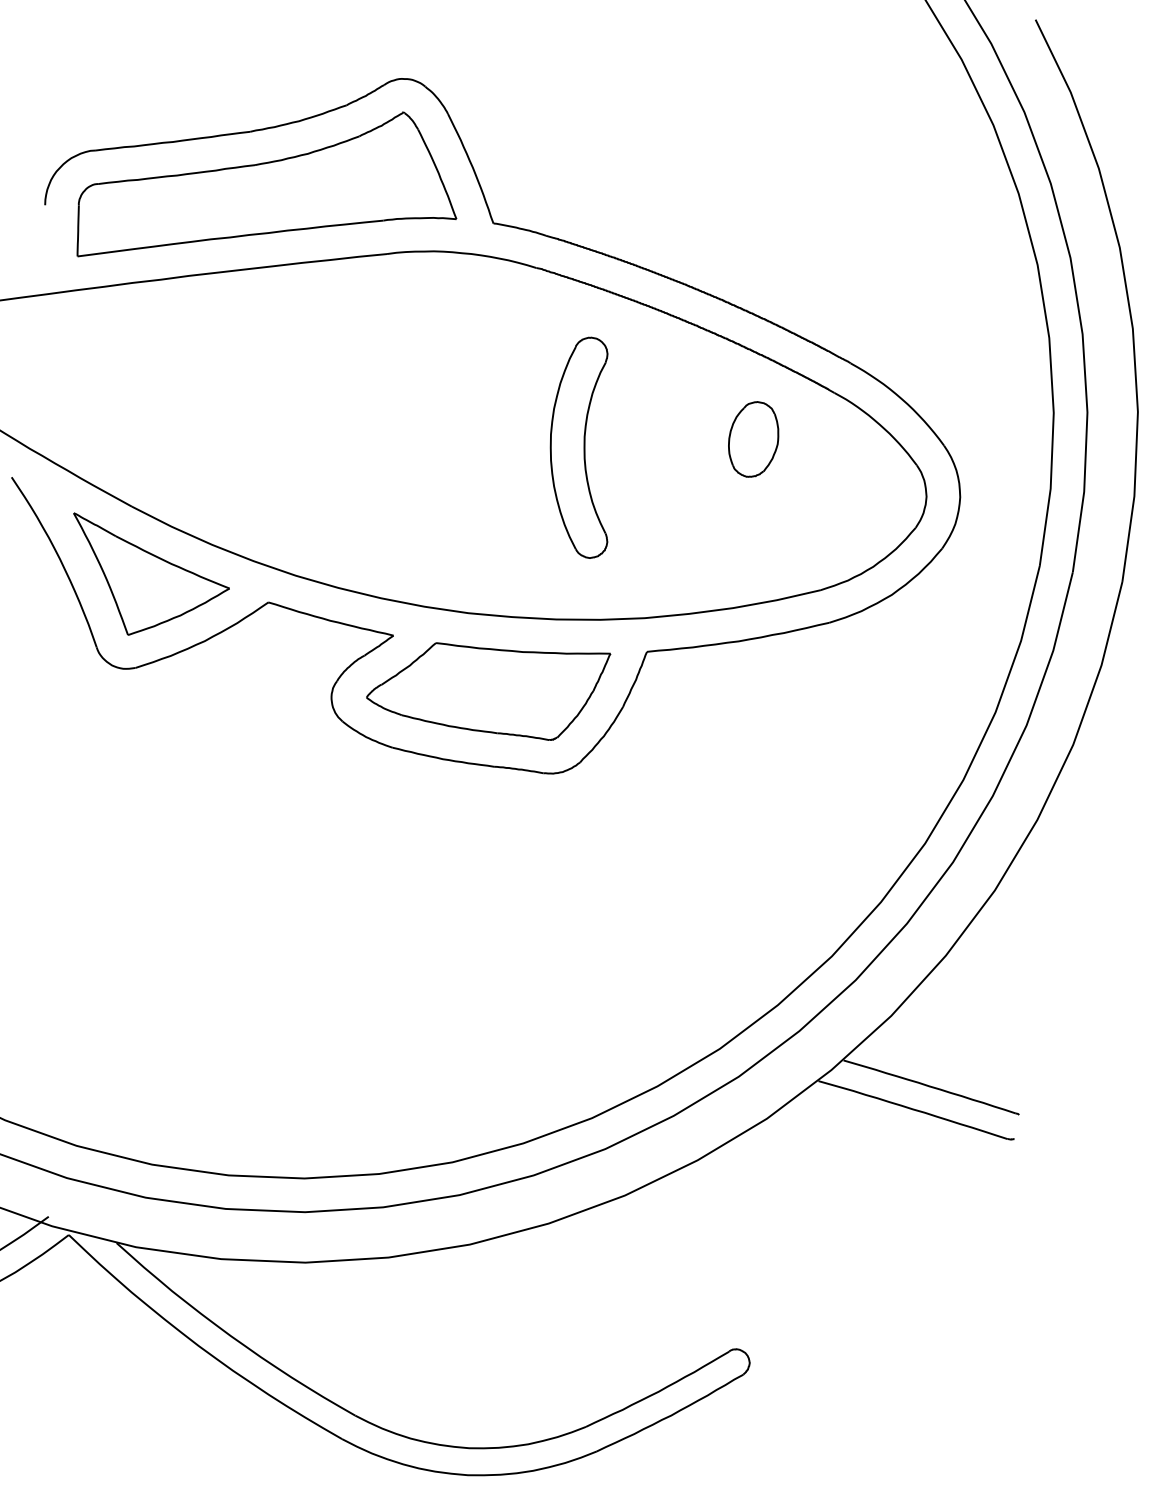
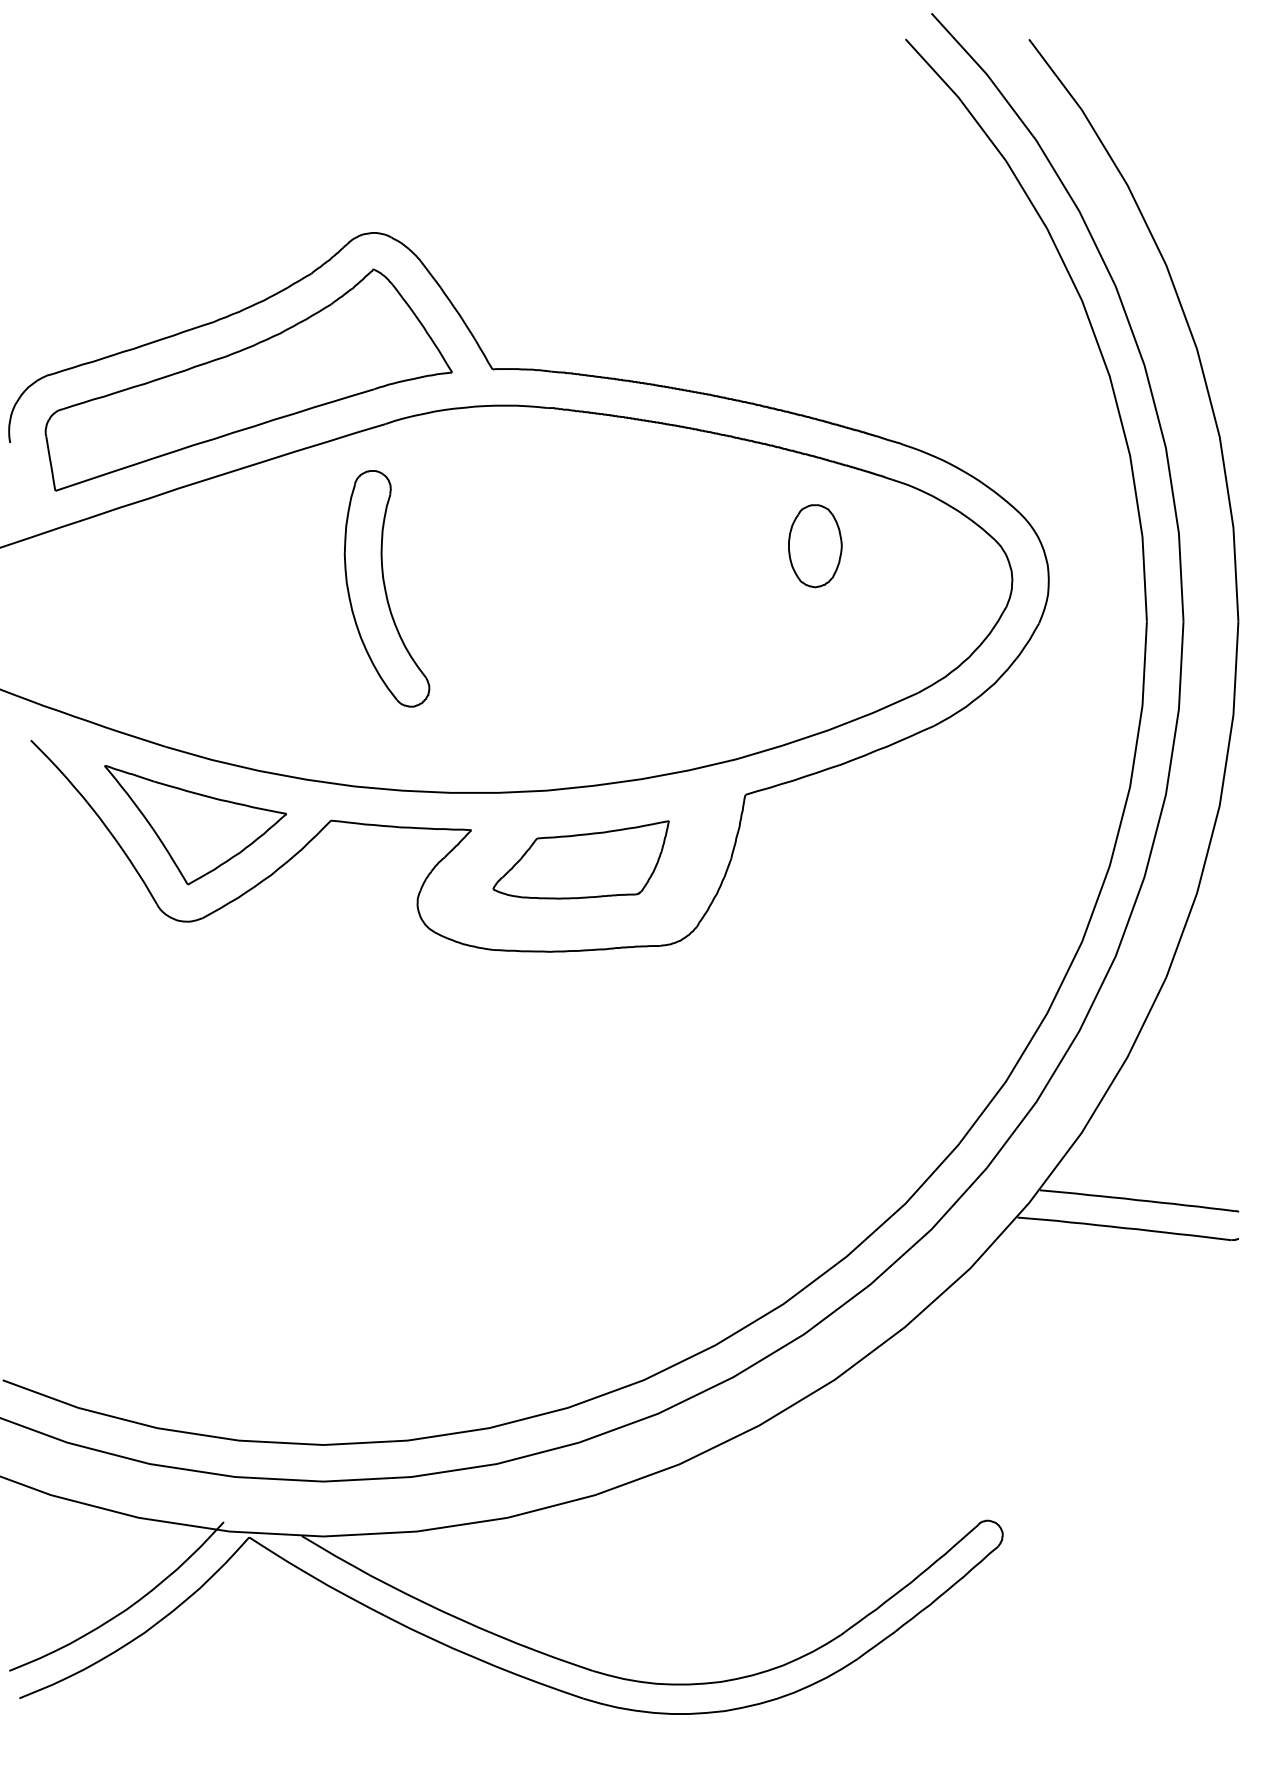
part: (585, 446) -> (386, 588), moved
part: (486, 681) -> (580, 859), size x0.7

